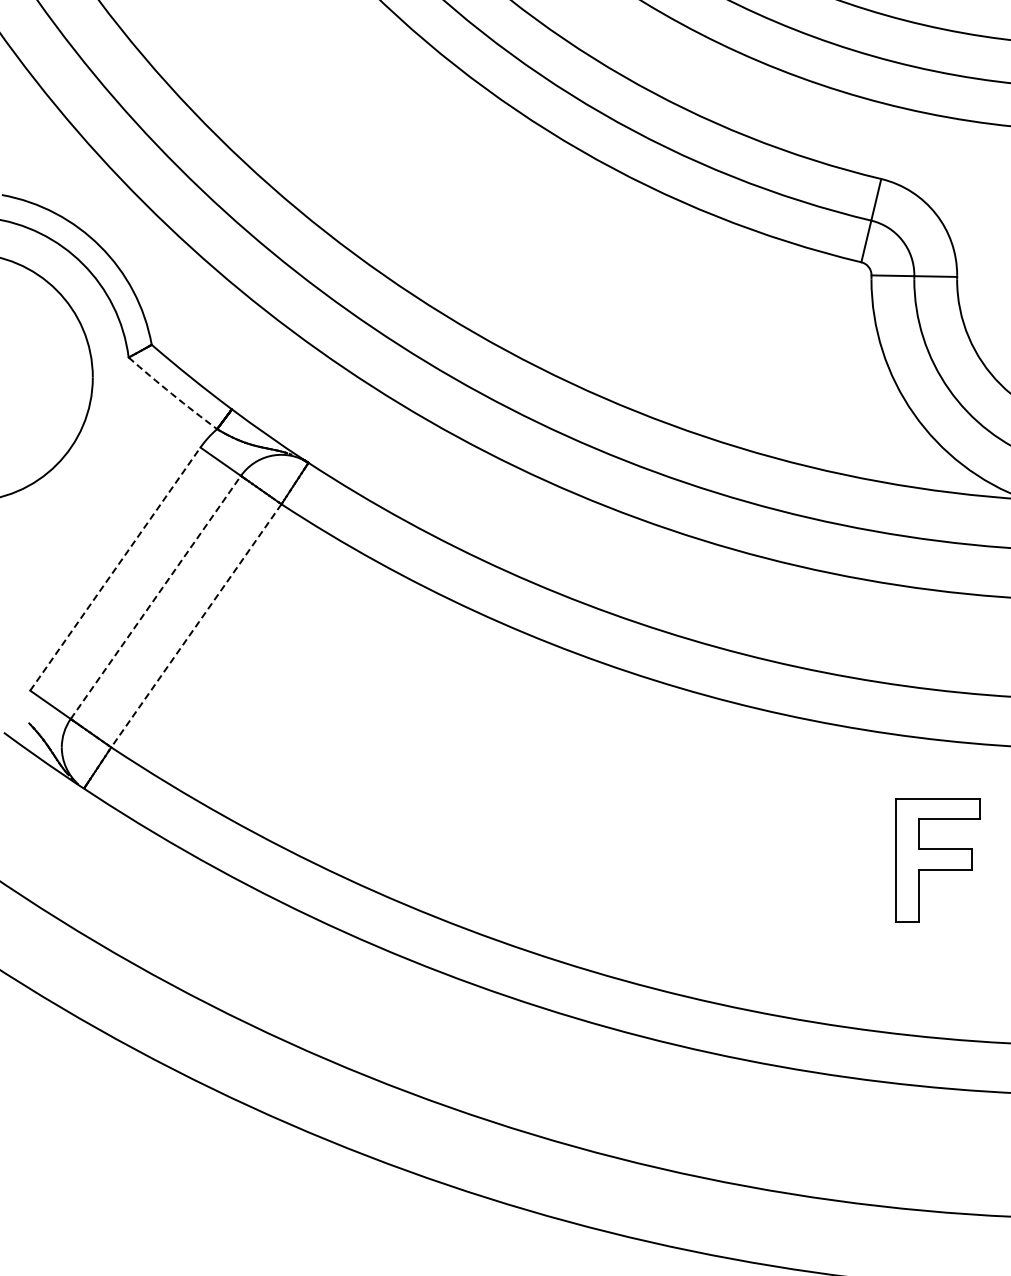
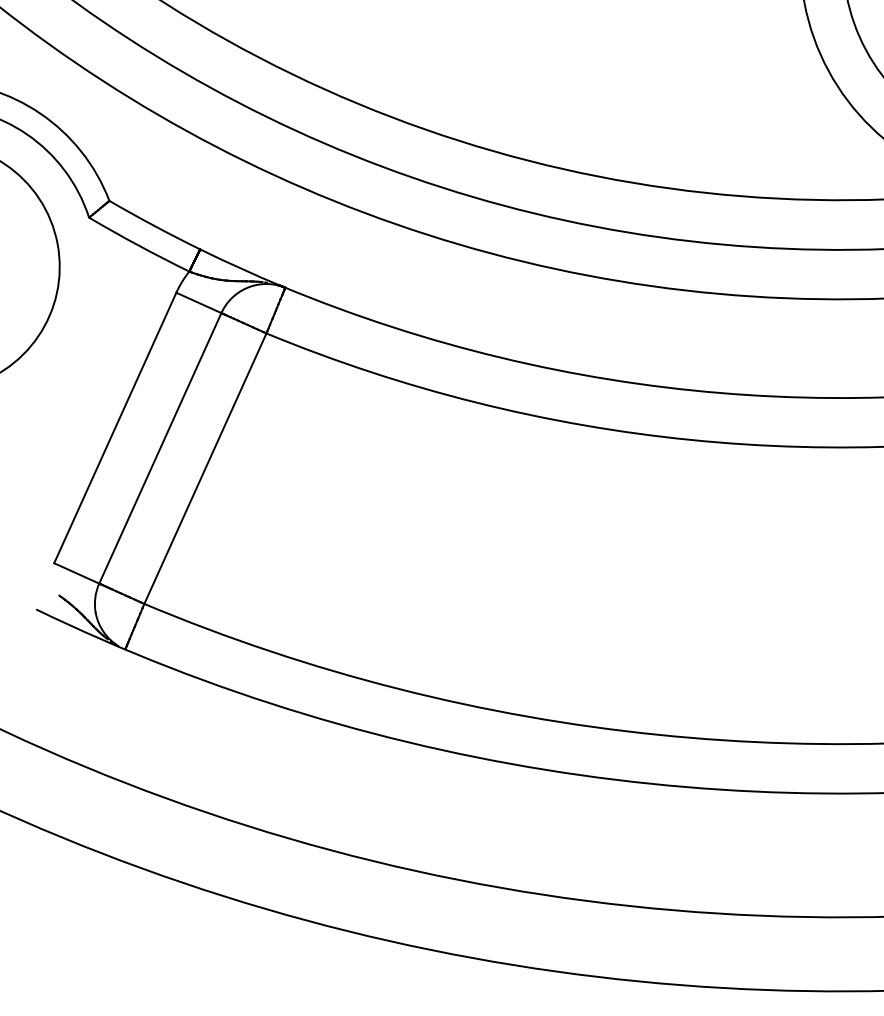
arc: (172, 394) -> (139, 245), dashed -> solid
line: (115, 568) -> (115, 427), dashed -> solid
line: (156, 597) -> (160, 448), dashed -> solid
line: (196, 626) -> (205, 469), dashed -> solid

